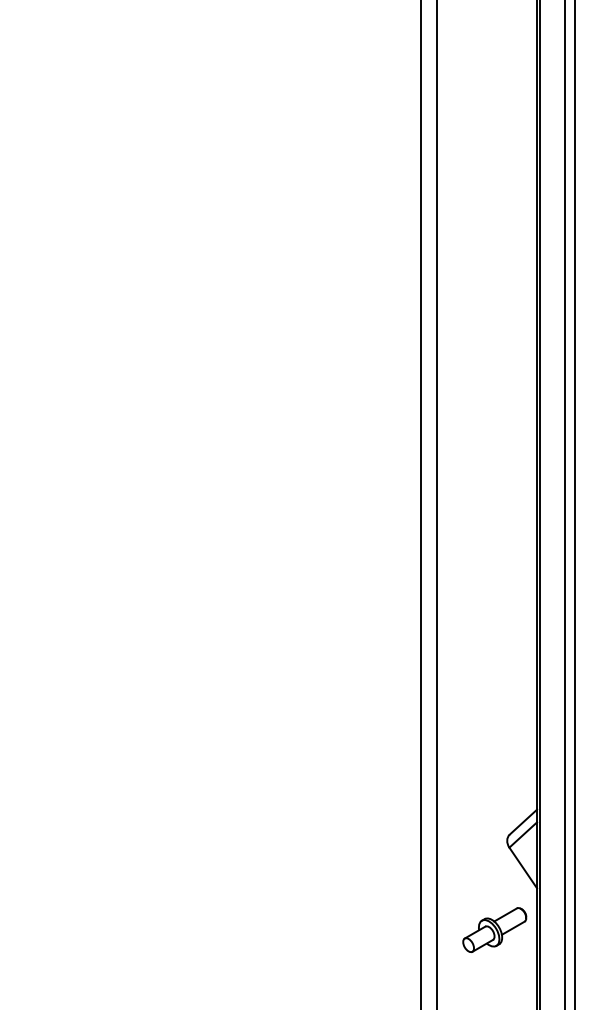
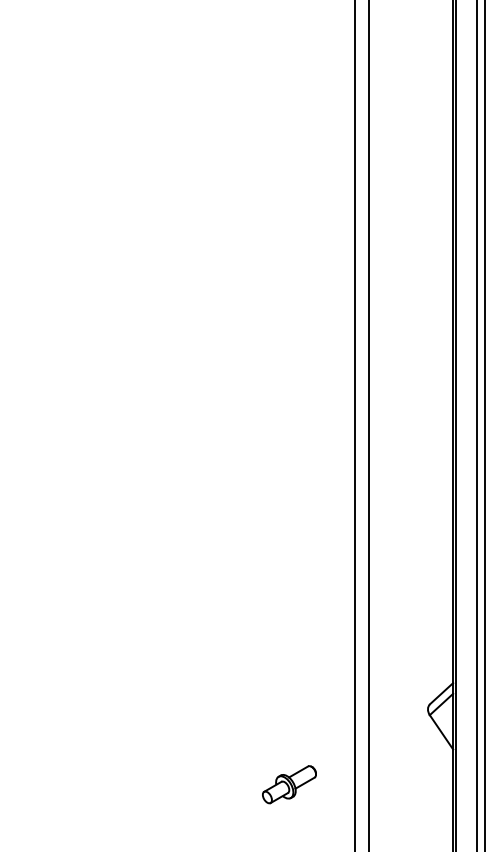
part: (494, 929) -> (289, 784), moved

